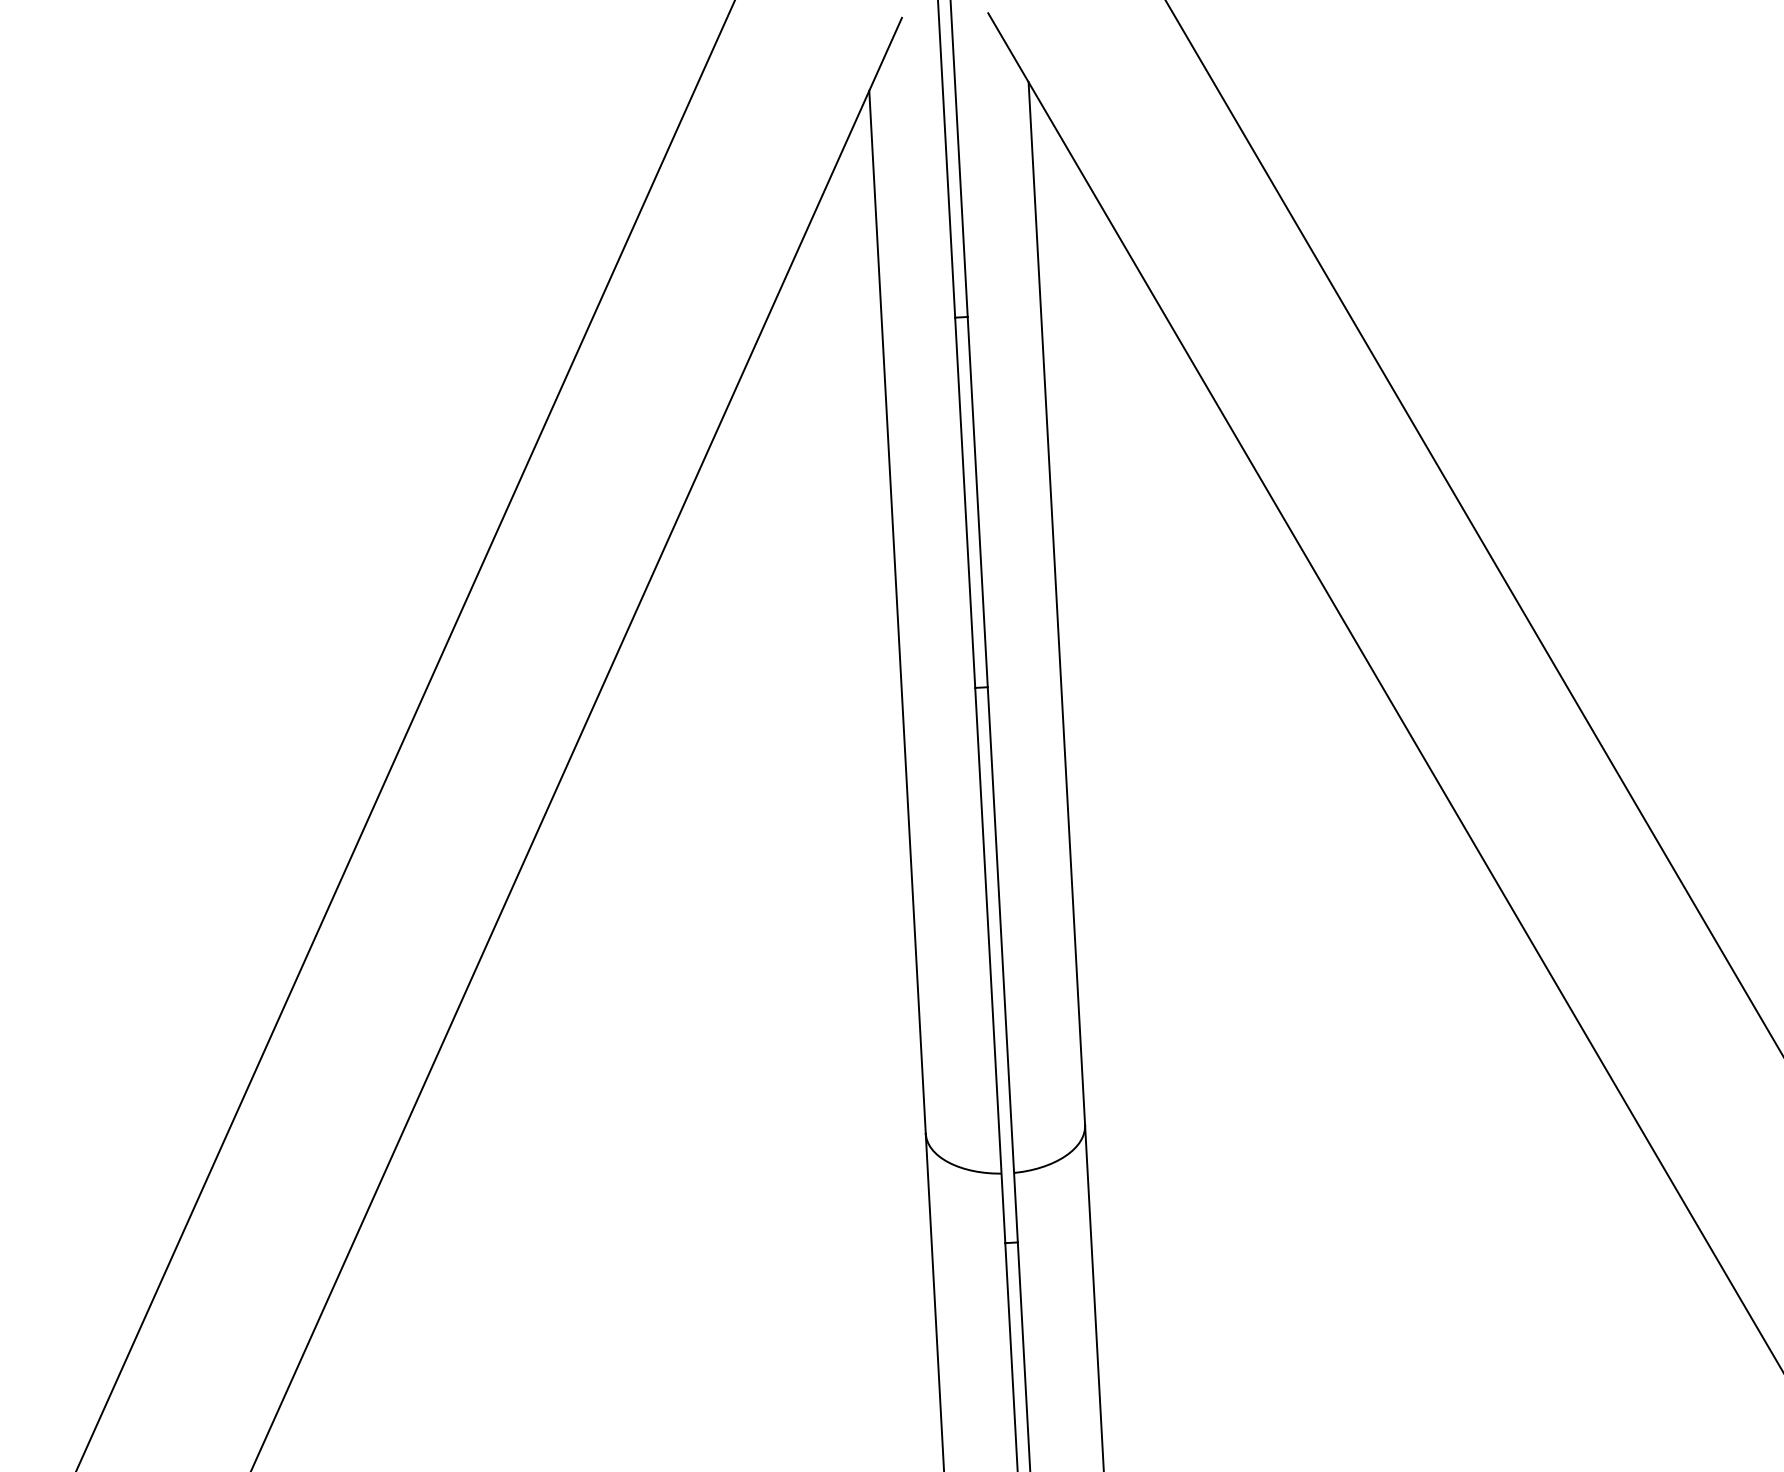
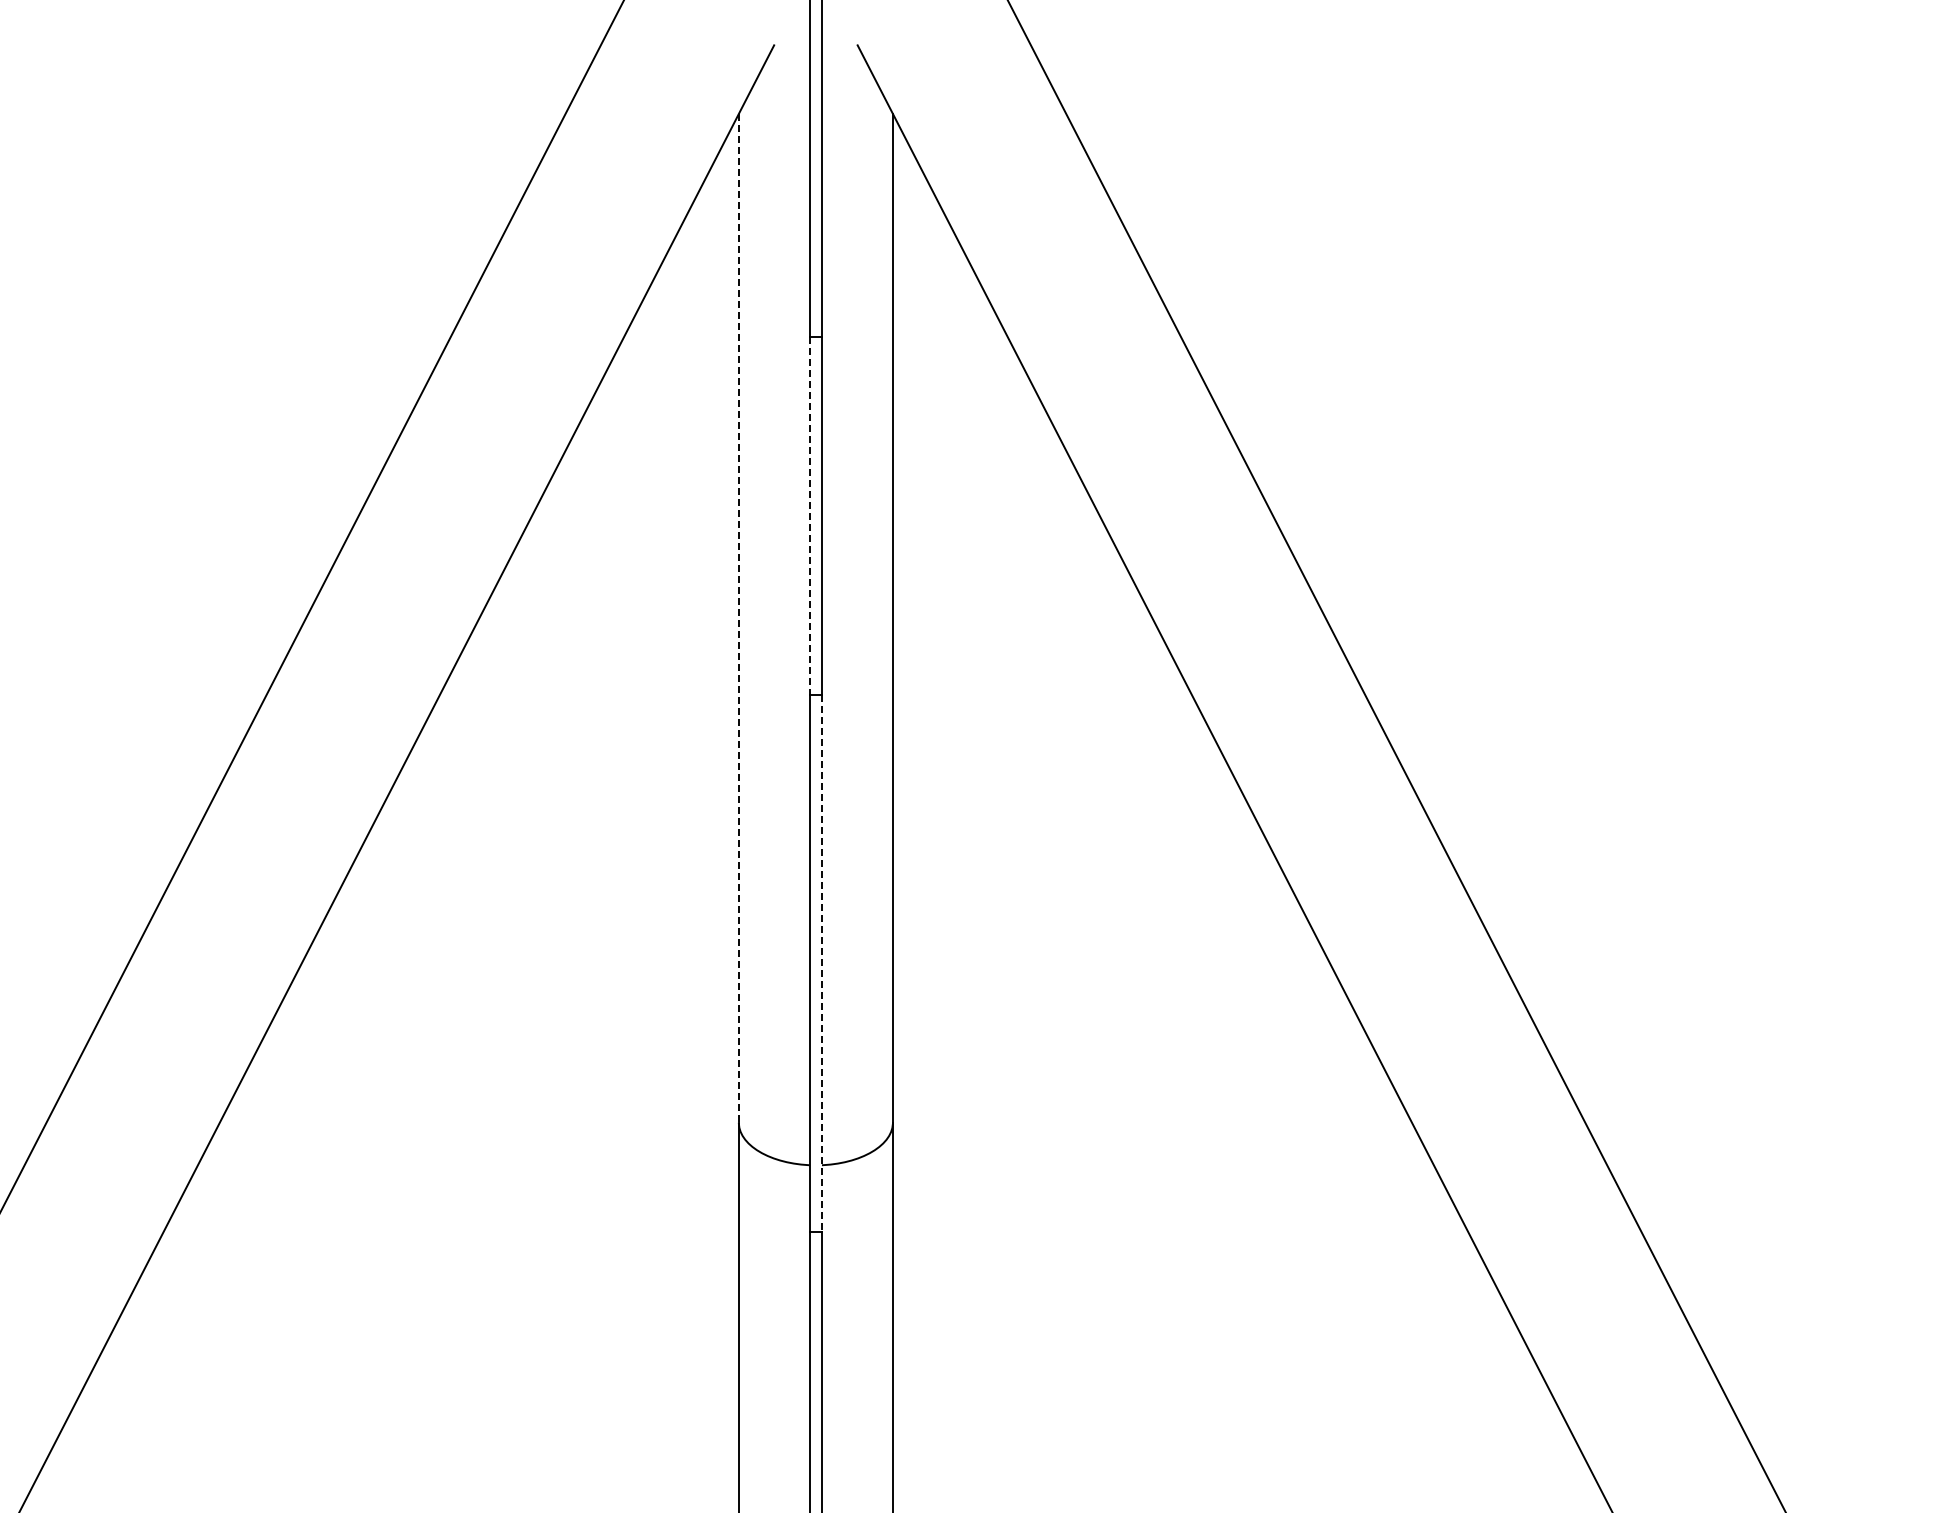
line: (964, 503) -> (809, 516), solid -> dashed
line: (897, 612) -> (738, 618), solid -> dashed
line: (1002, 964) -> (821, 963), solid -> dashed

